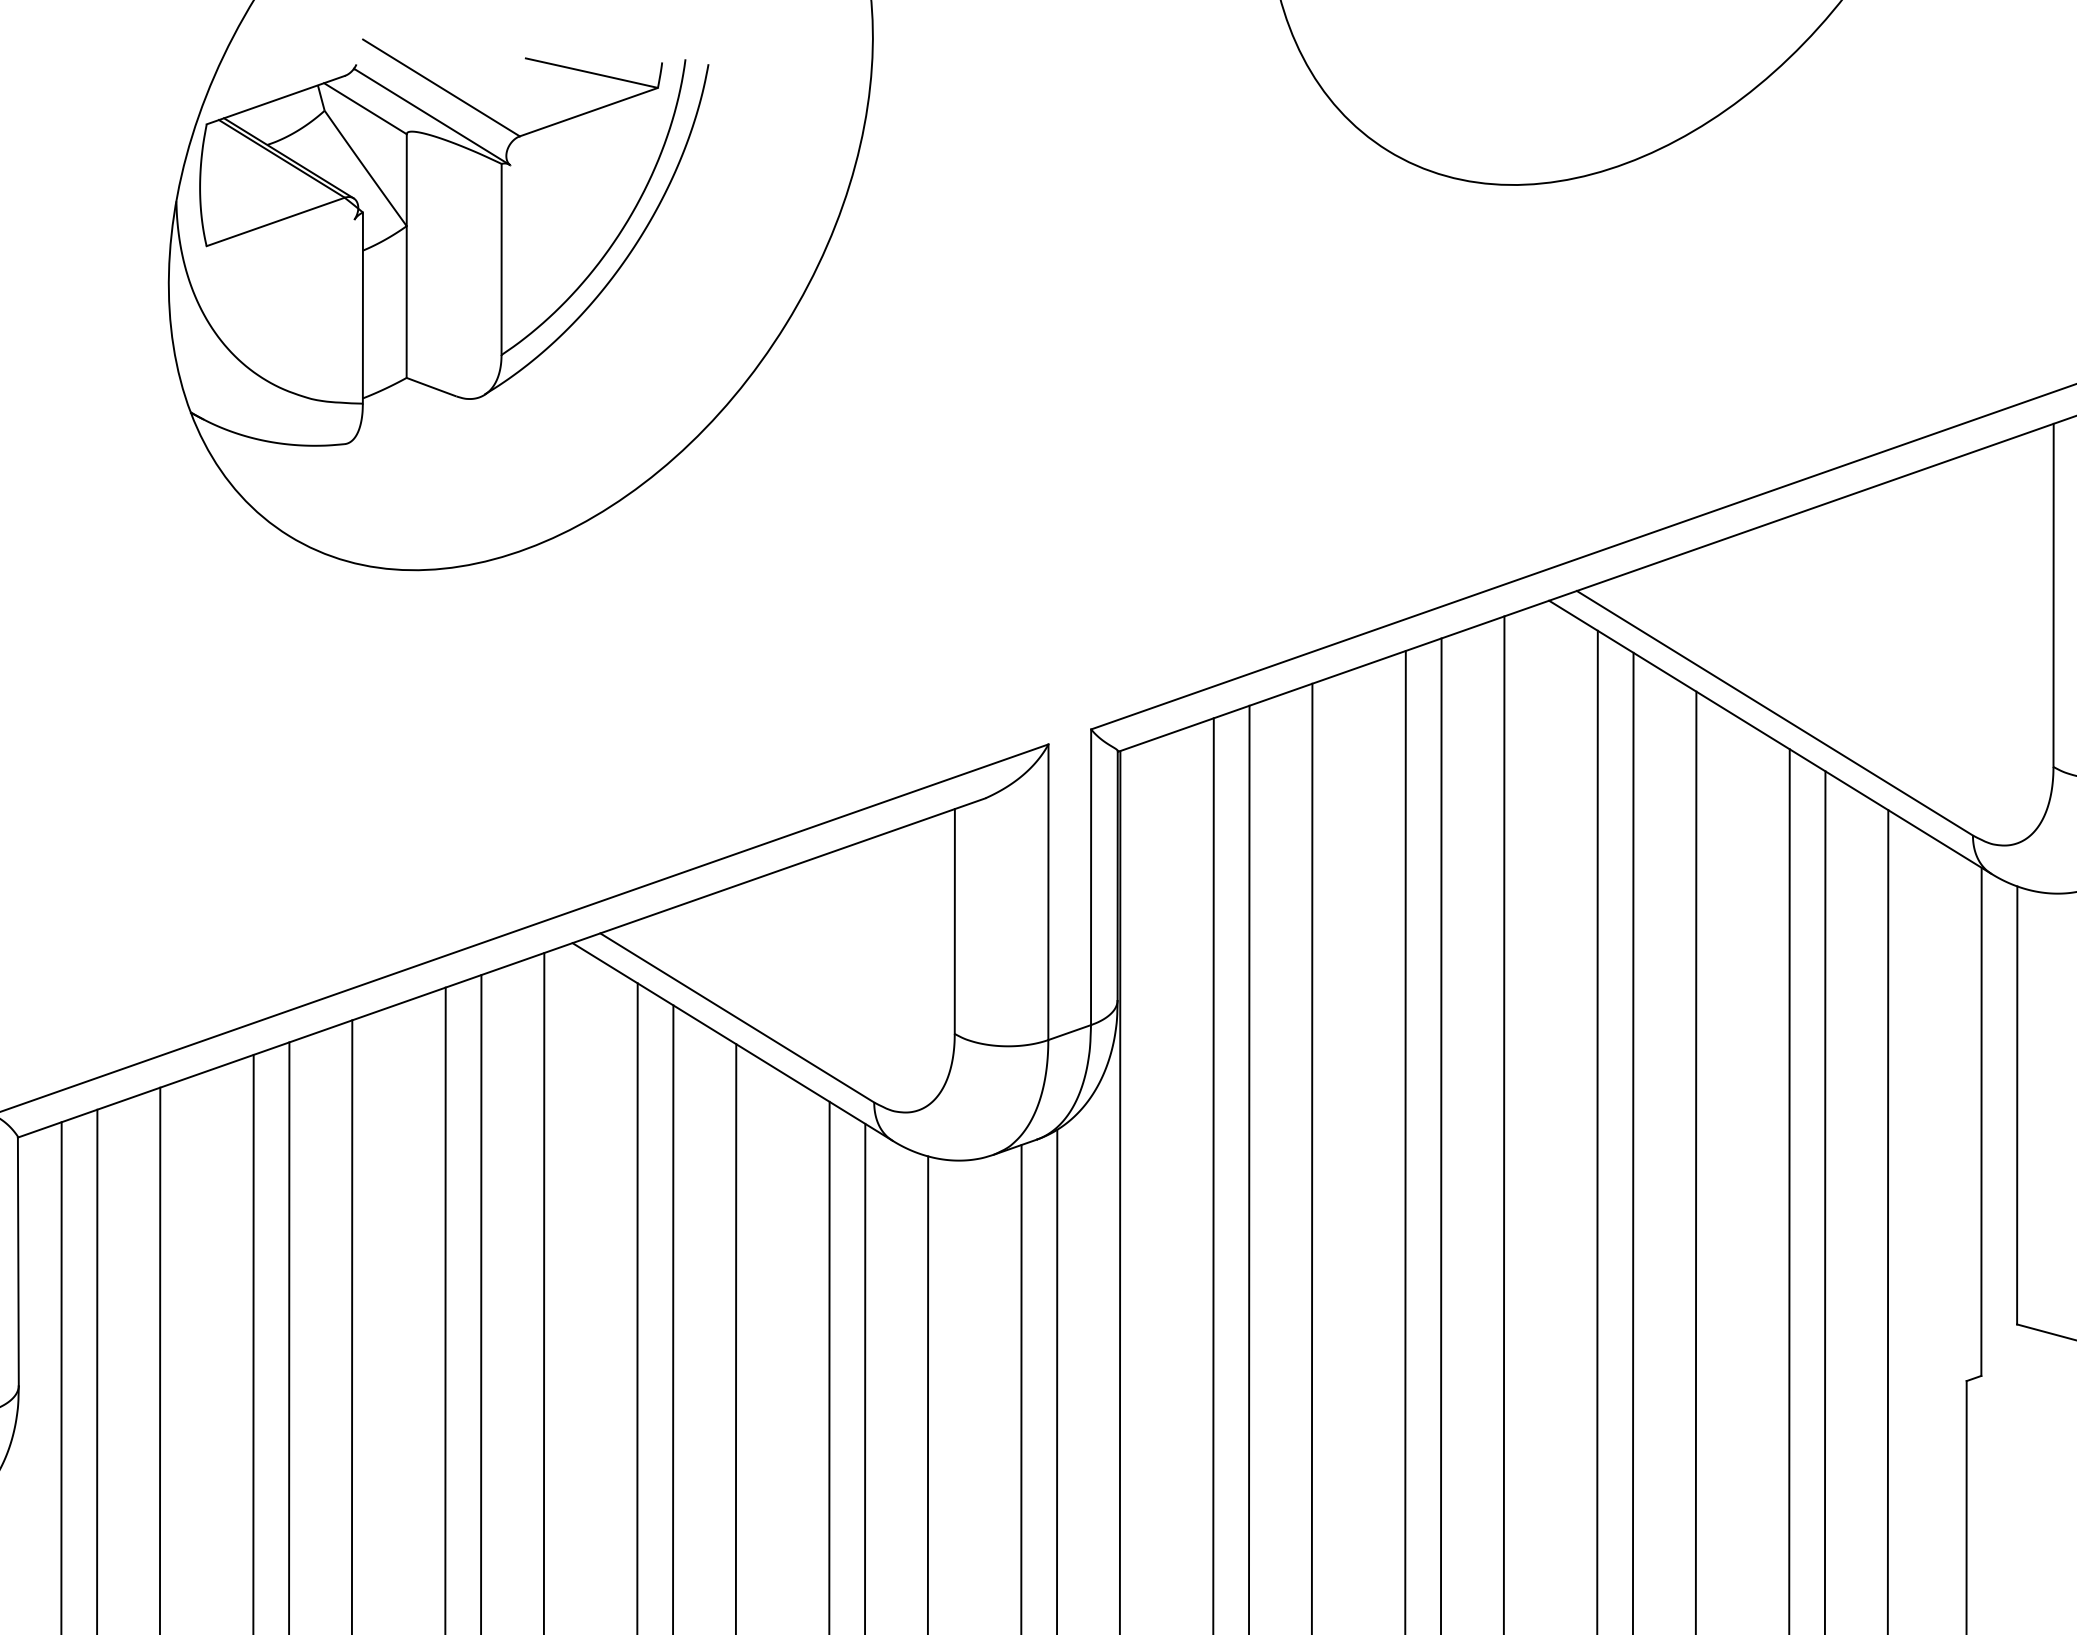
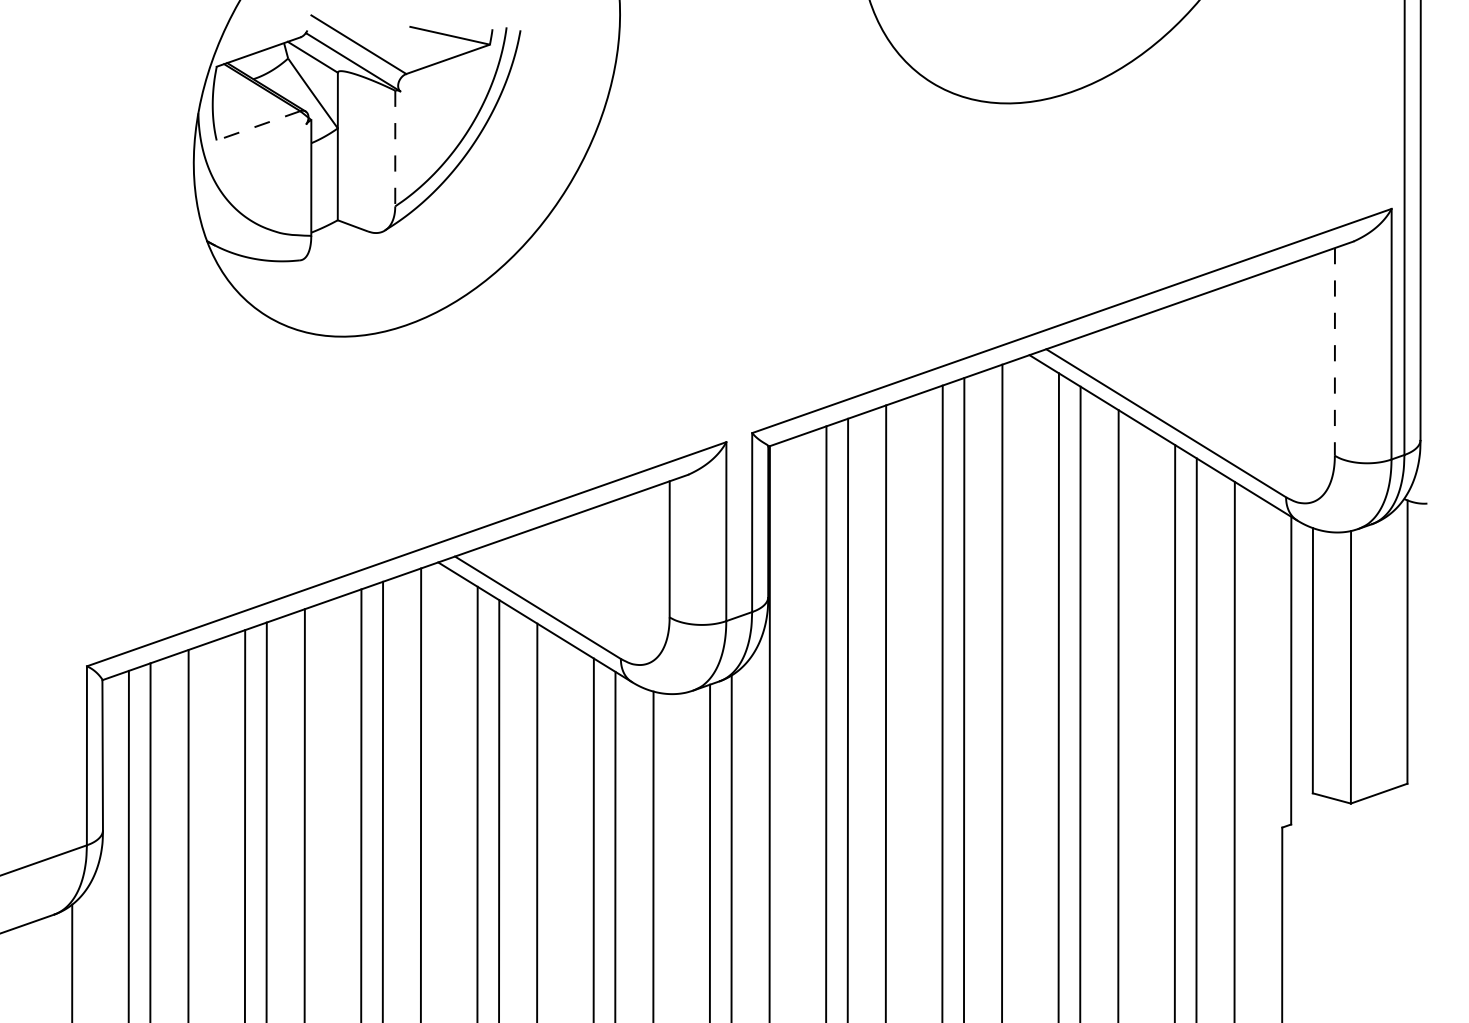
line: (275, 223) -> (258, 126), solid -> dashed
line: (501, 259) -> (395, 148), solid -> dashed
line: (2052, 594) -> (1334, 351), solid -> dashed

